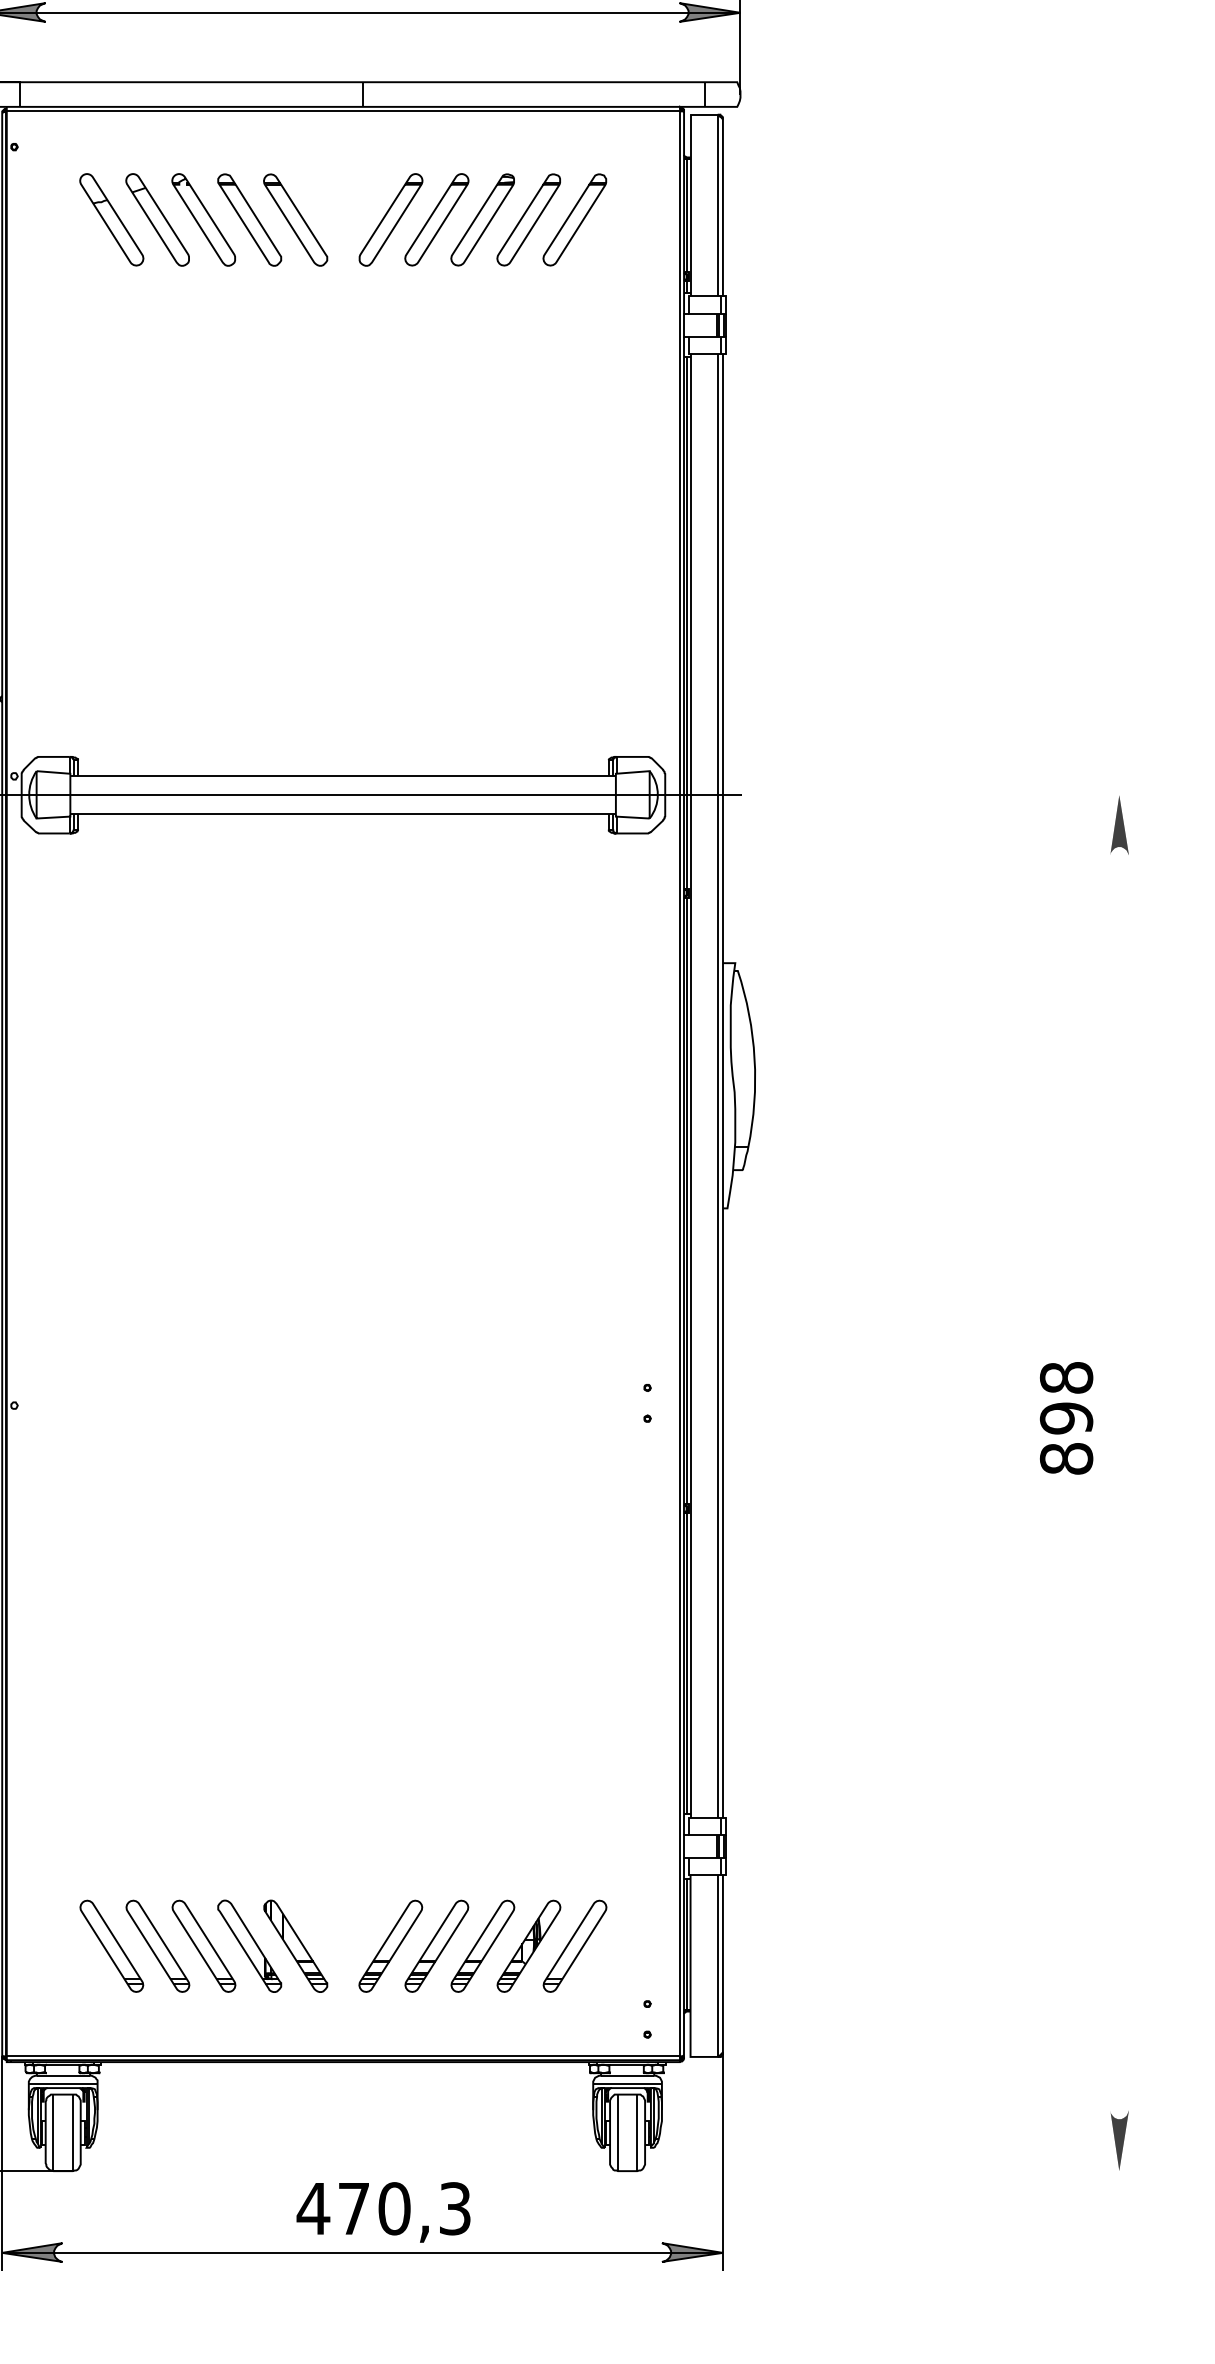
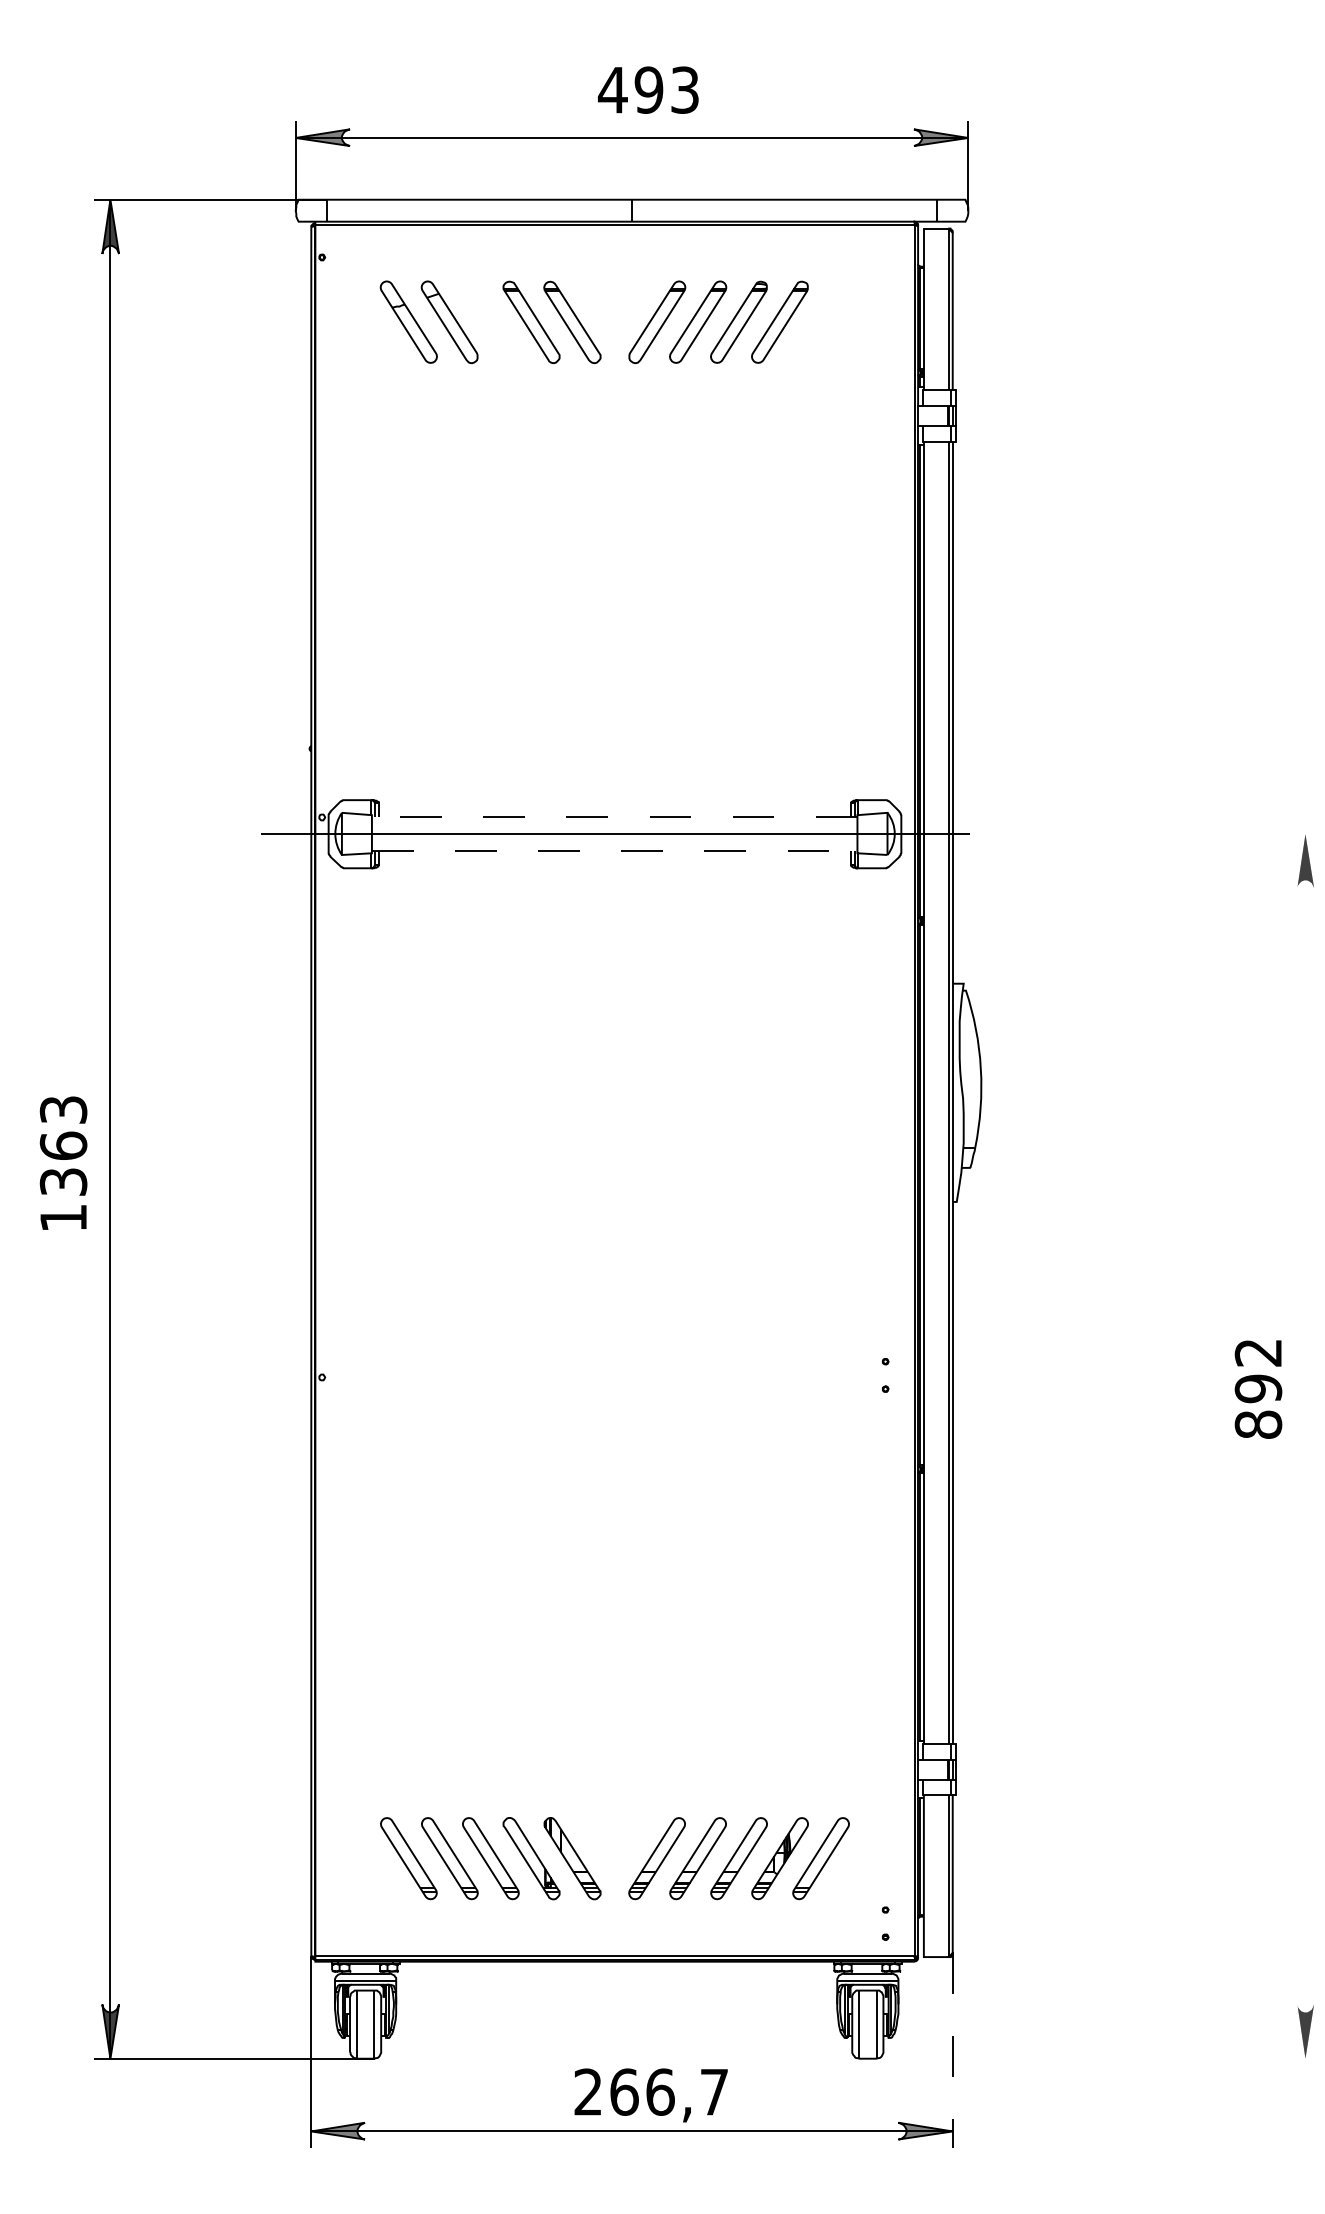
part: (203, 219) -> (490, 321), removed
part: (574, 219) -> (820, 321), removed
line: (342, 775) -> (614, 816), solid -> dashed
line: (342, 813) -> (614, 850), solid -> dashed
text: (1066, 1377) -> (1258, 1352), 898 -> 892
line: (722, 2161) -> (952, 2050), solid -> dashed
text: (383, 2207) -> (650, 2091), 470,3 -> 266,7

